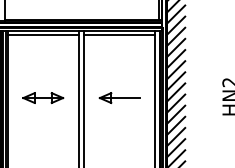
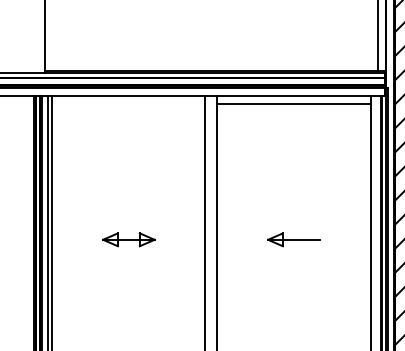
line: (42, 35) -> (127, 104), removed
part: (43, 97) -> (129, 238), size x0.6
part: (119, 97) -> (293, 238), size x0.6

